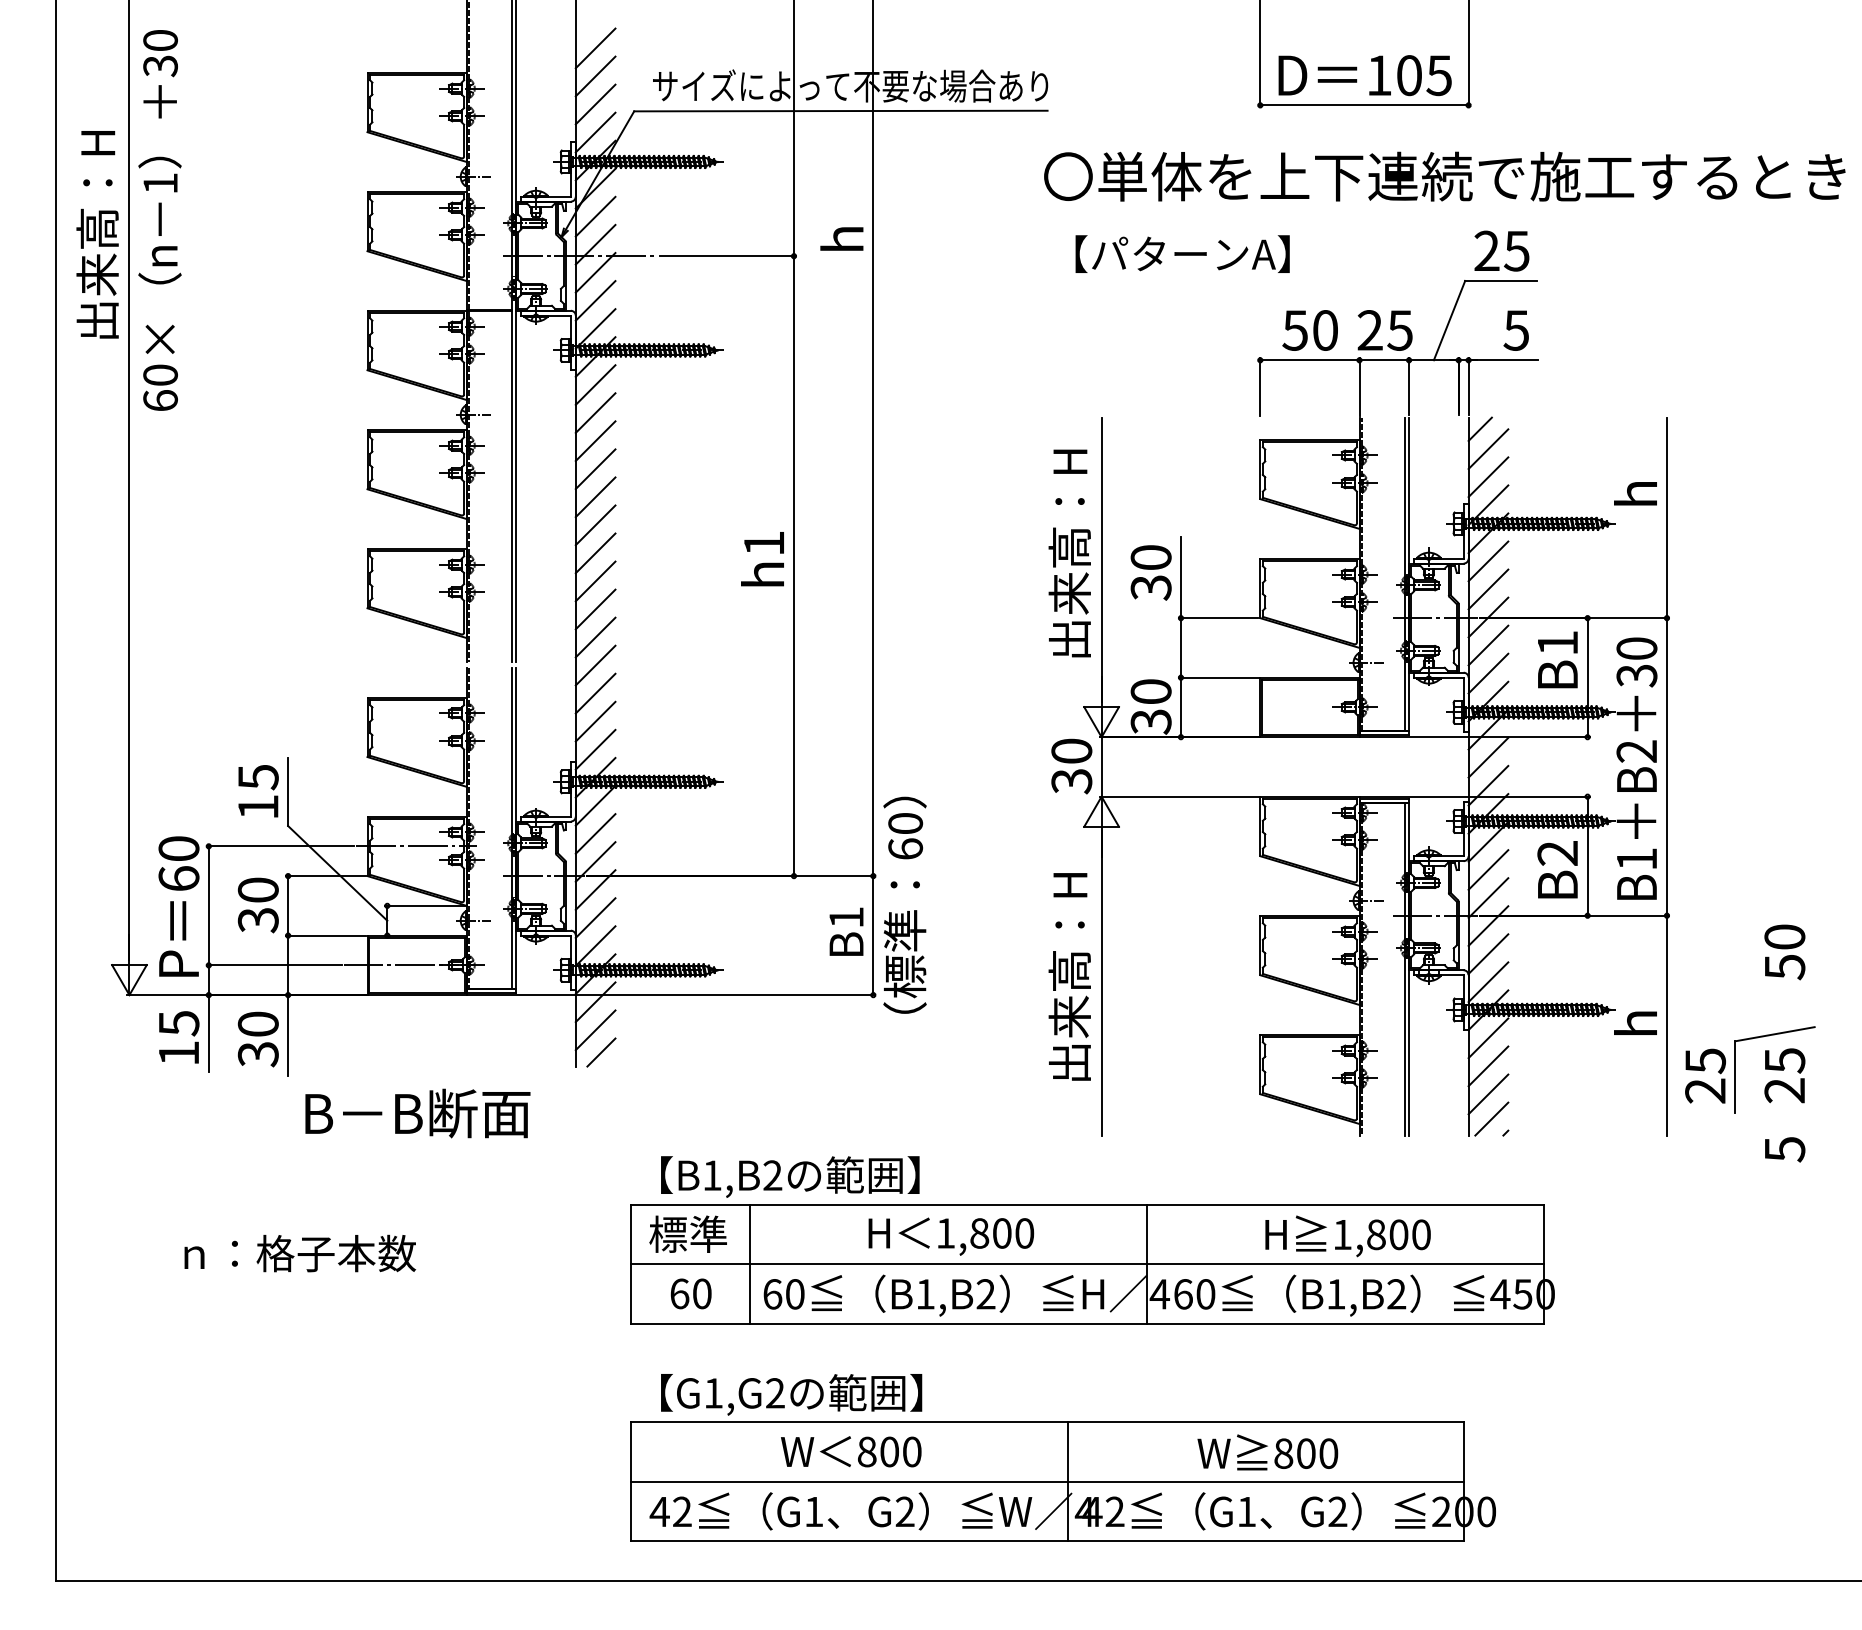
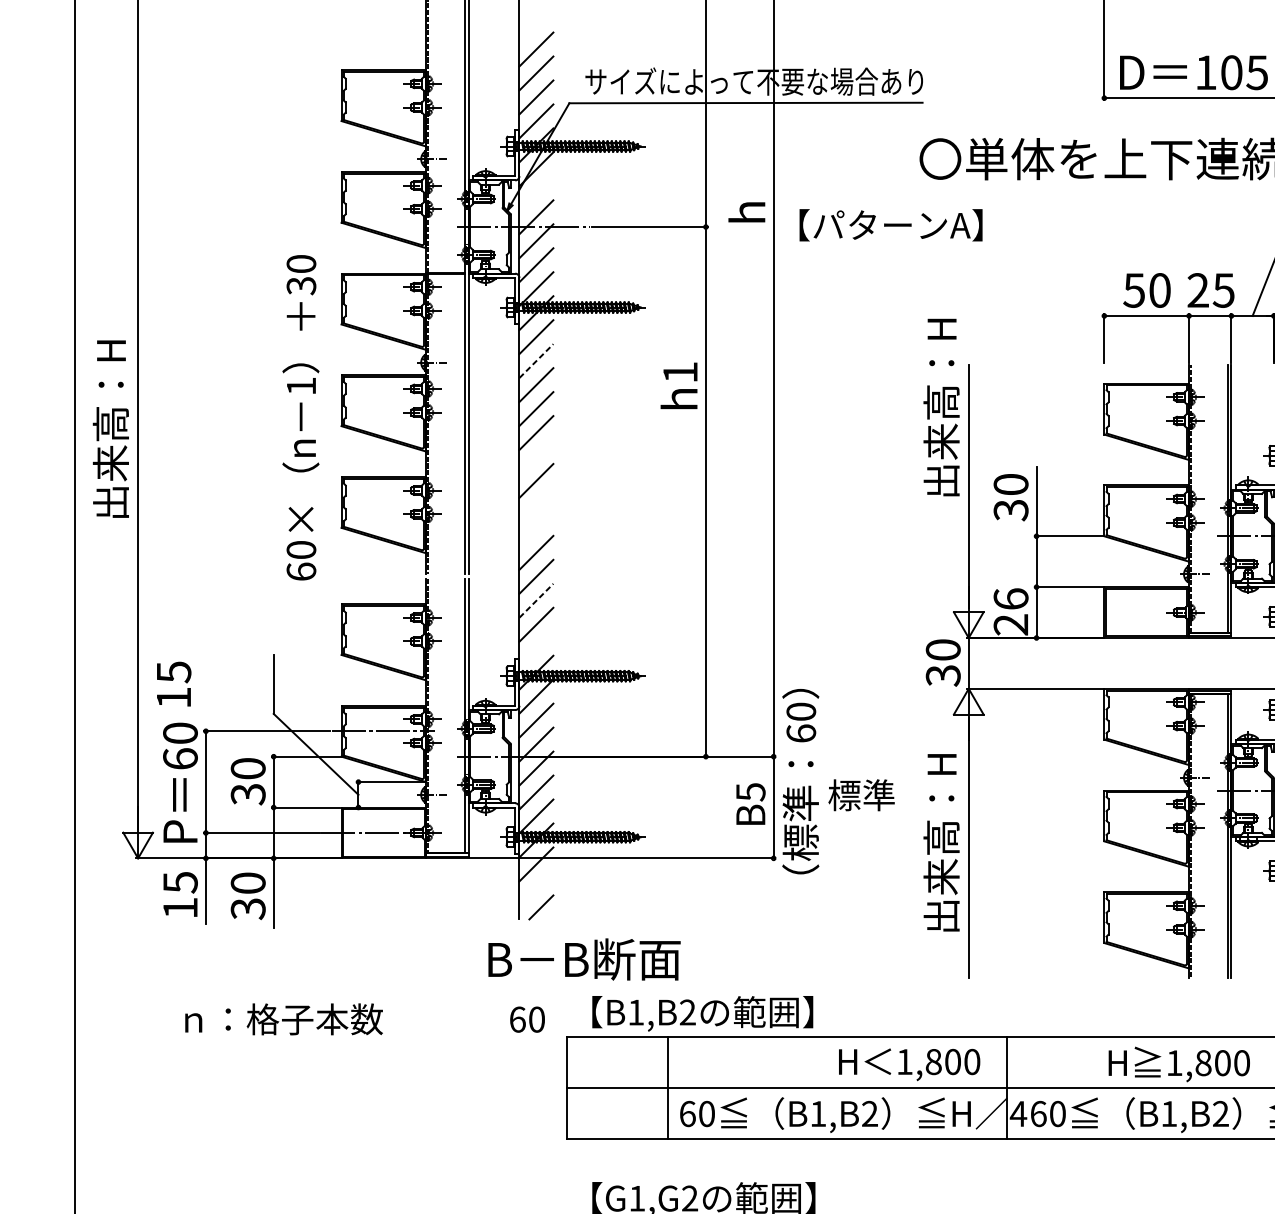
line: (595, 216) -> (536, 193), removed
text: (159, 220) -> (300, 417), moved
text: (97, 234) -> (110, 428), moved
text: (1182, 253) -> (890, 224), moved
line: (595, 412) -> (536, 360), solid -> dashed
line: (595, 525) -> (536, 457), removed
text: (1069, 553) -> (941, 407), moved
text: (762, 559) -> (679, 386), moved
line: (595, 581) -> (536, 504), removed
line: (595, 609) -> (536, 528), removed
line: (595, 693) -> (536, 600), solid -> dashed
text: (1150, 706) -> (1010, 611), 30 -> 26
line: (595, 749) -> (536, 648), removed
text: (258, 791) -> (174, 684), moved
text: (846, 917) -> (750, 792), B1 -> B5
line: (595, 1030) -> (536, 888), removed
text: (417, 1113) -> (584, 959), moved
text: (687, 1233) -> (861, 794), moved
text: (951, 1236) -> (909, 1064), moved
text: (300, 1253) -> (284, 1019), moved
text: (690, 1293) -> (526, 1019), moved

